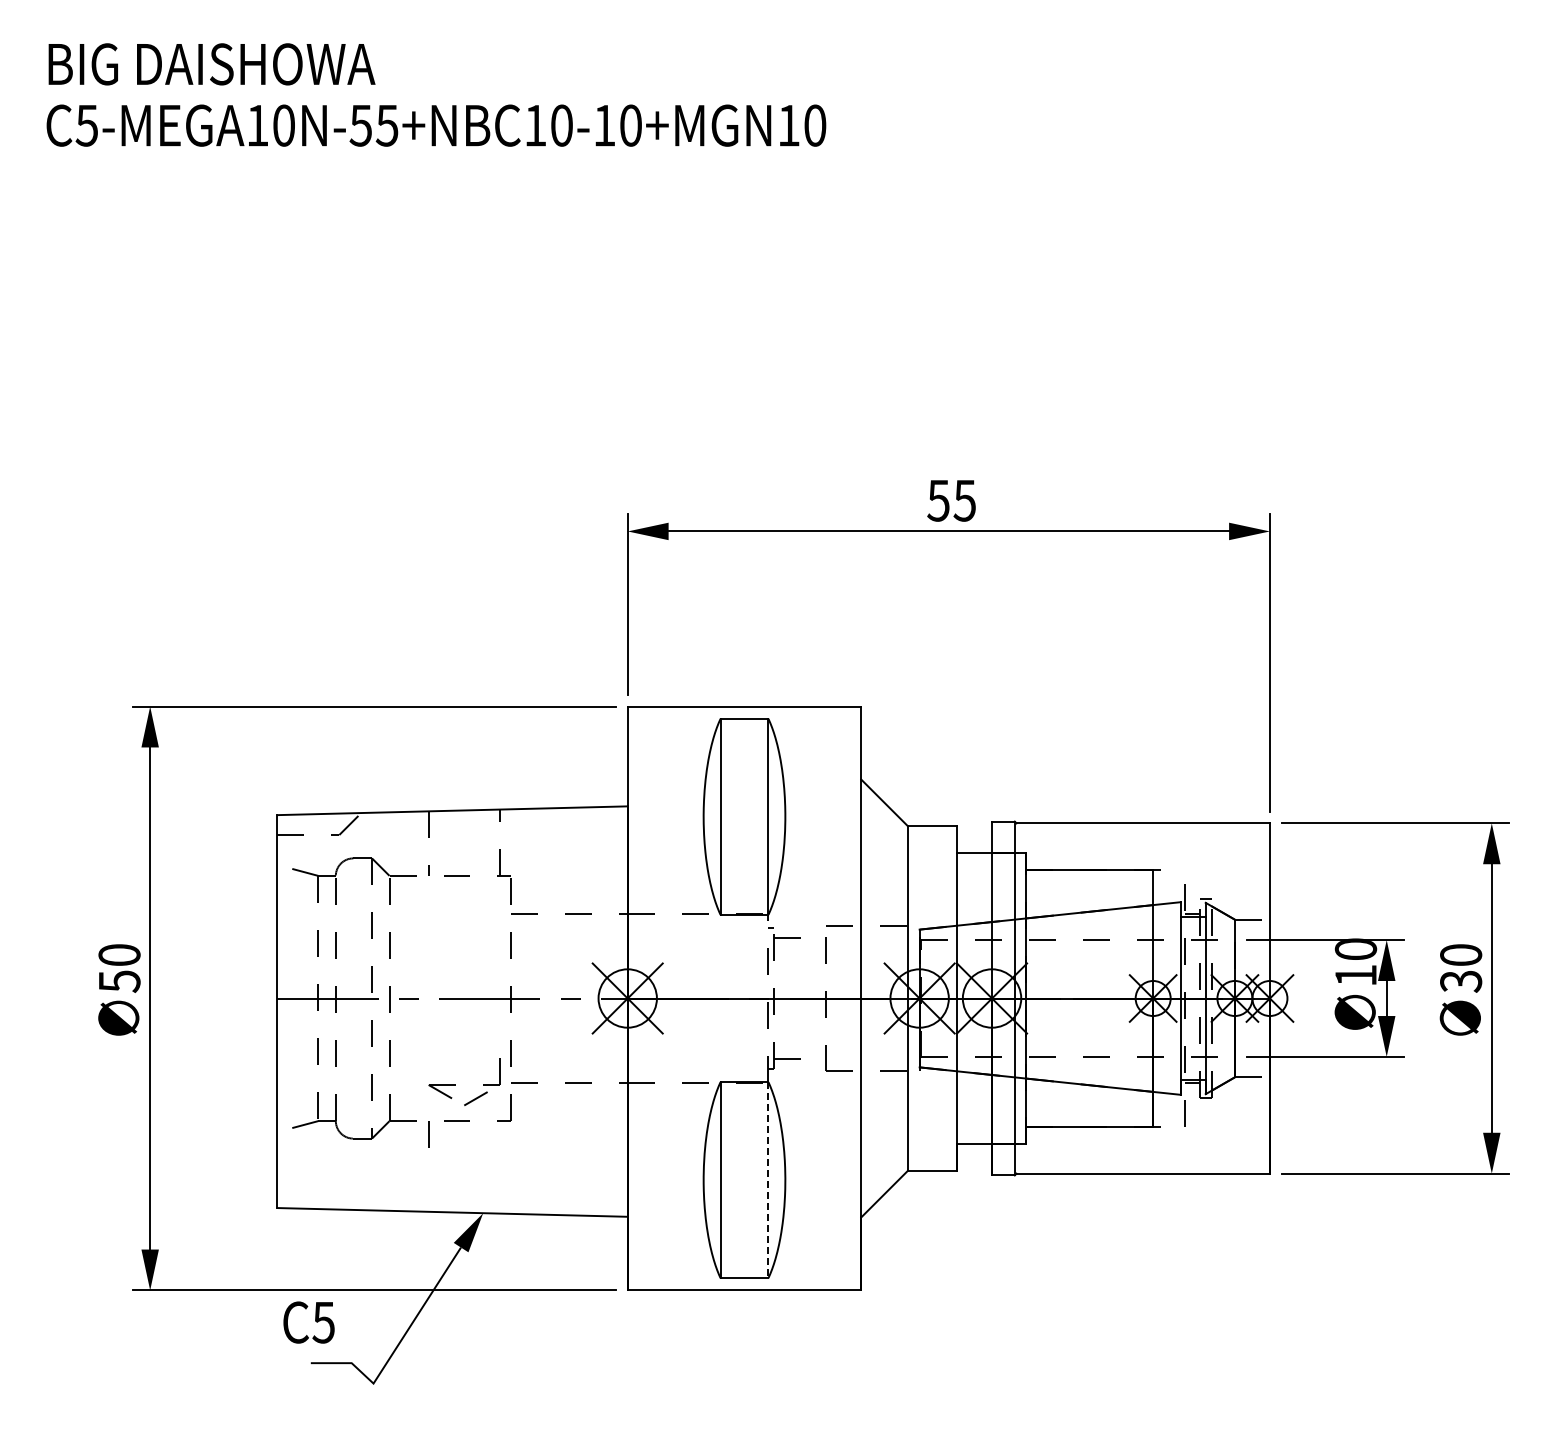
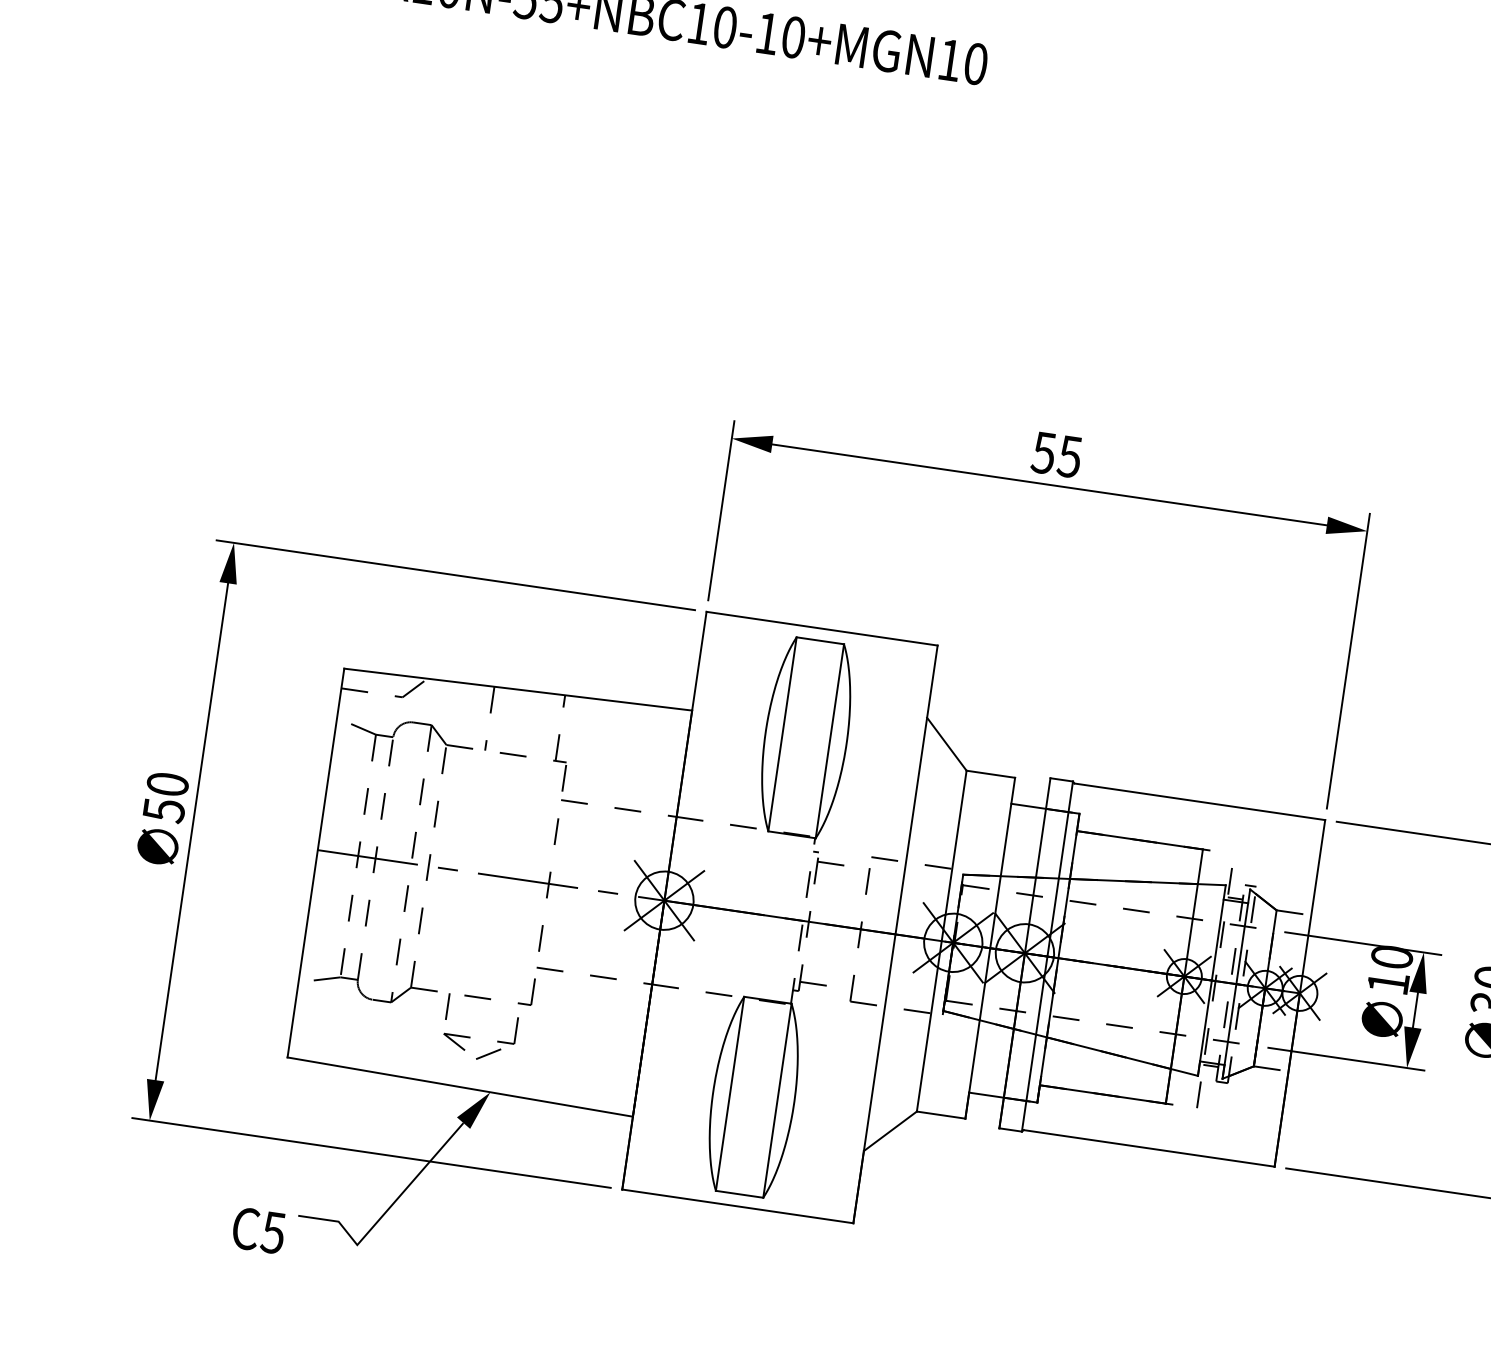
part: (455, 1084) -> (470, 1037), moved
line: (768, 1180) -> (777, 1101), dashed -> solid
text: (308, 1322) -> (258, 1230), moved

